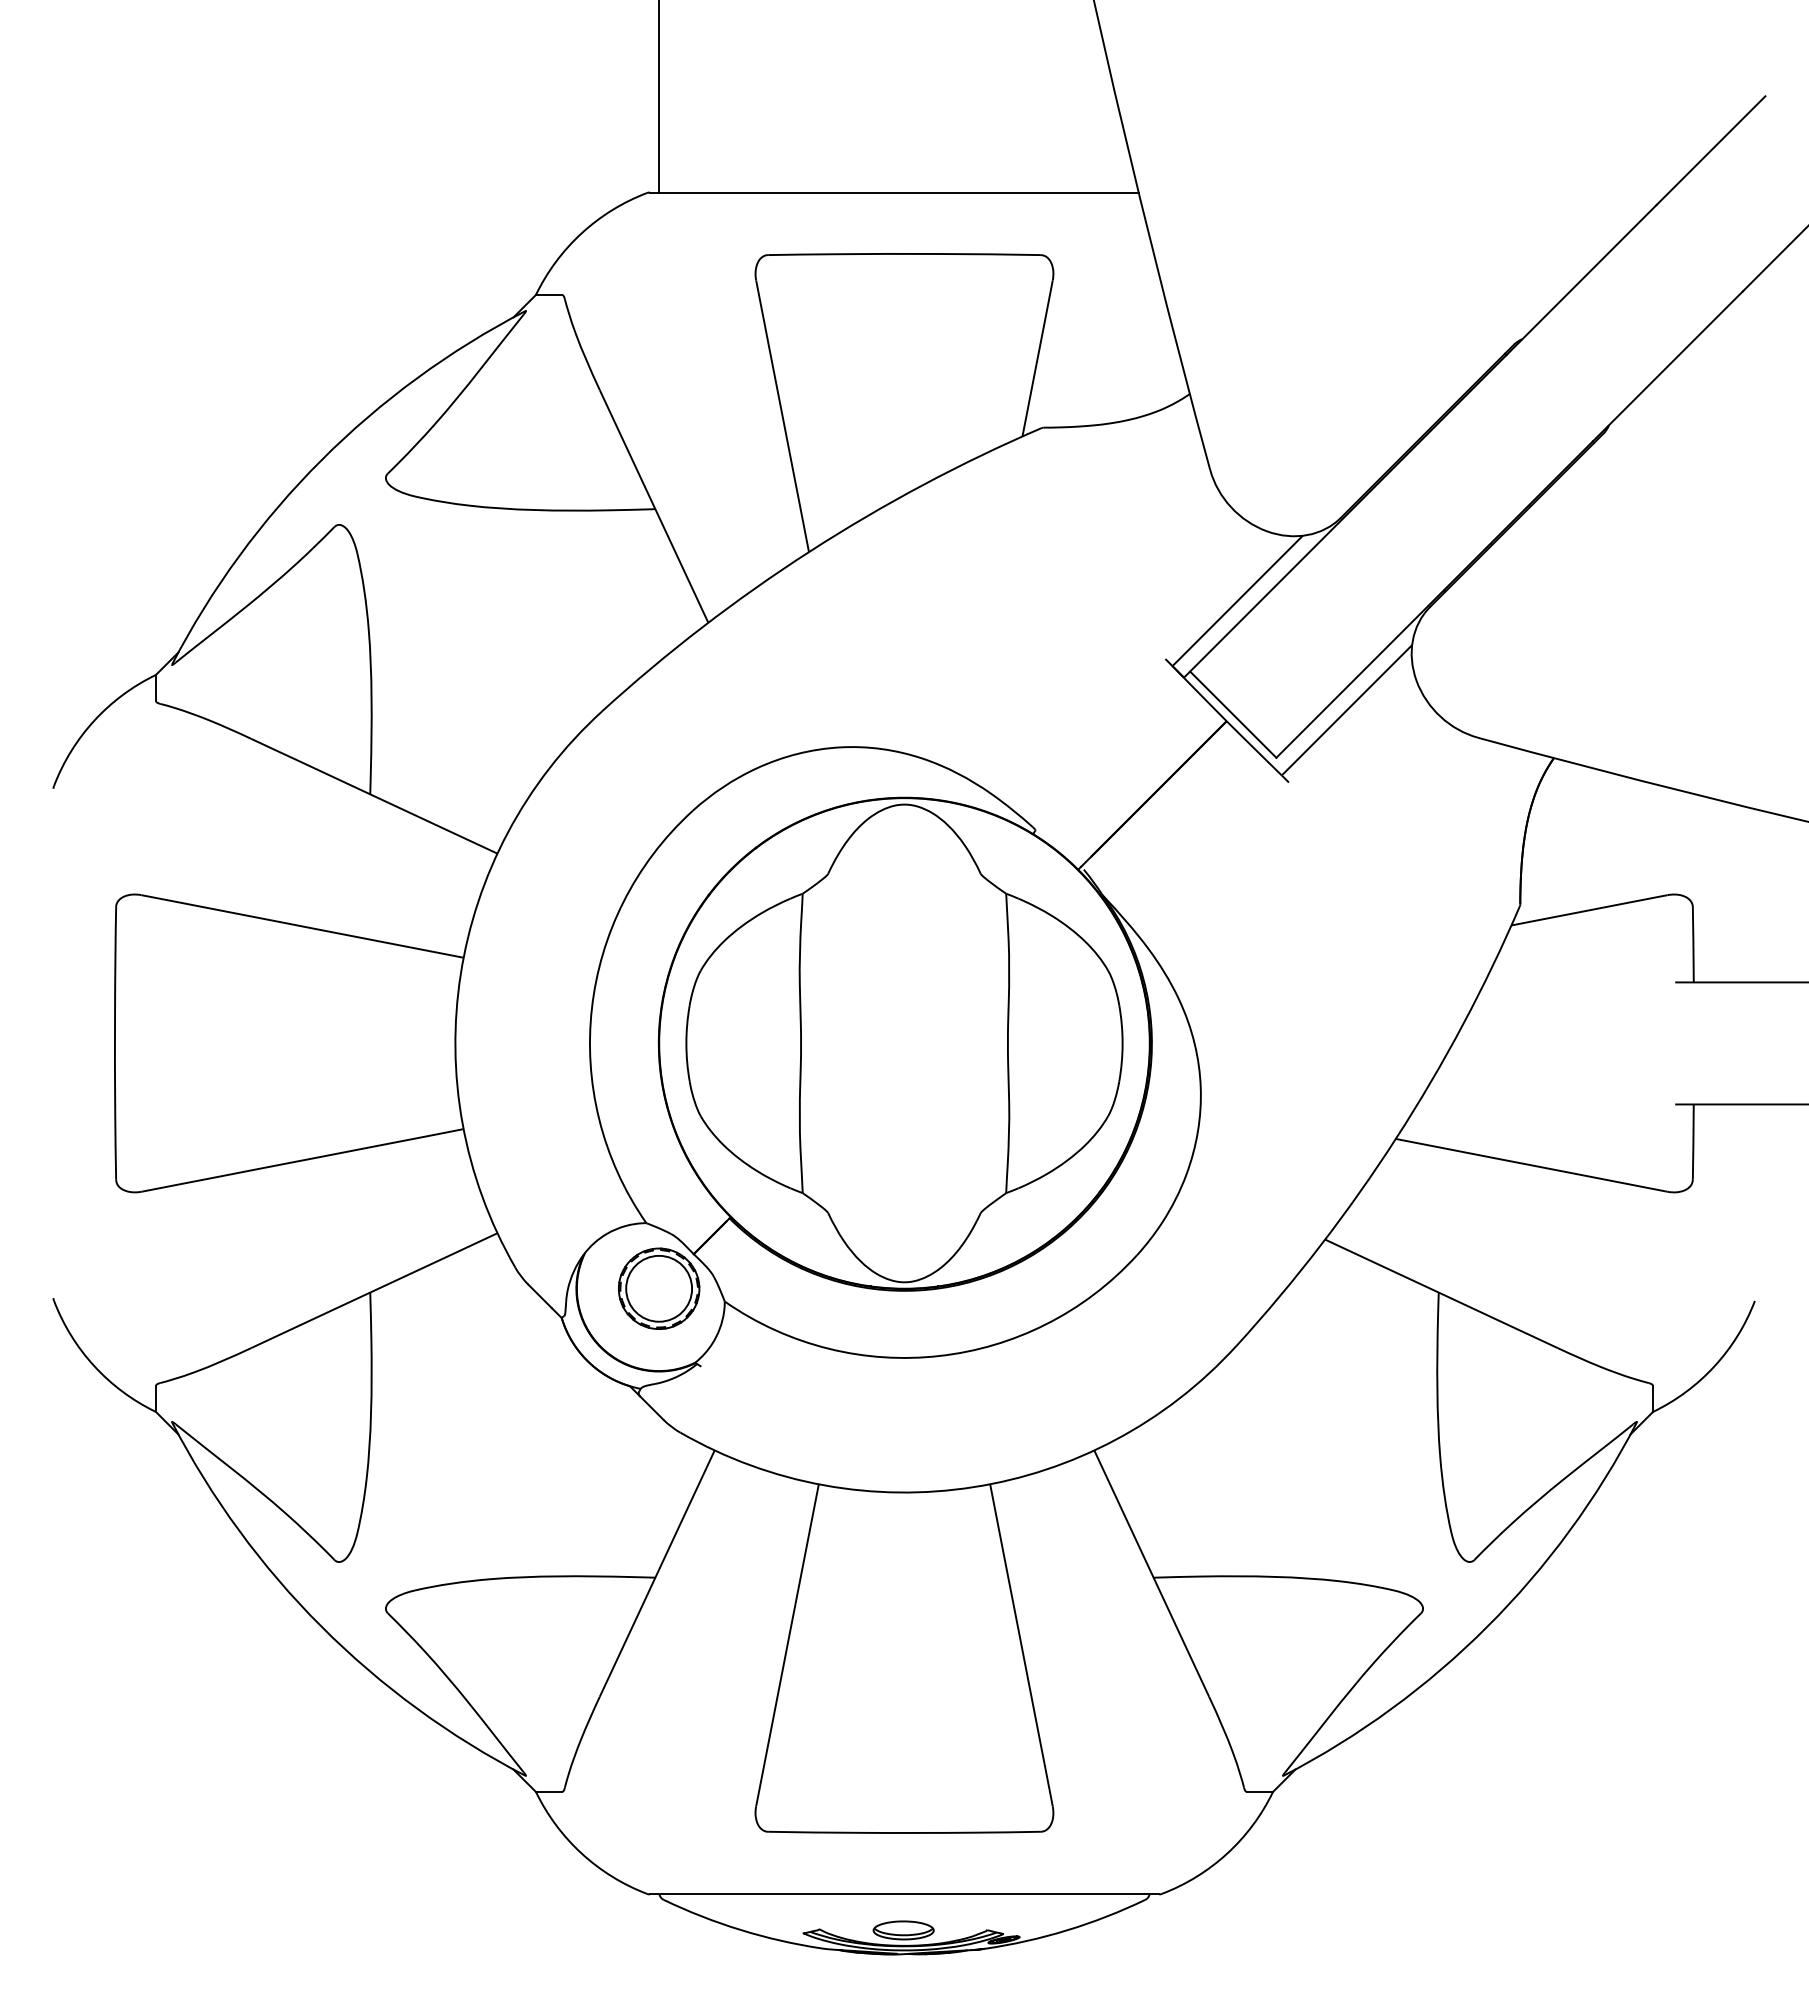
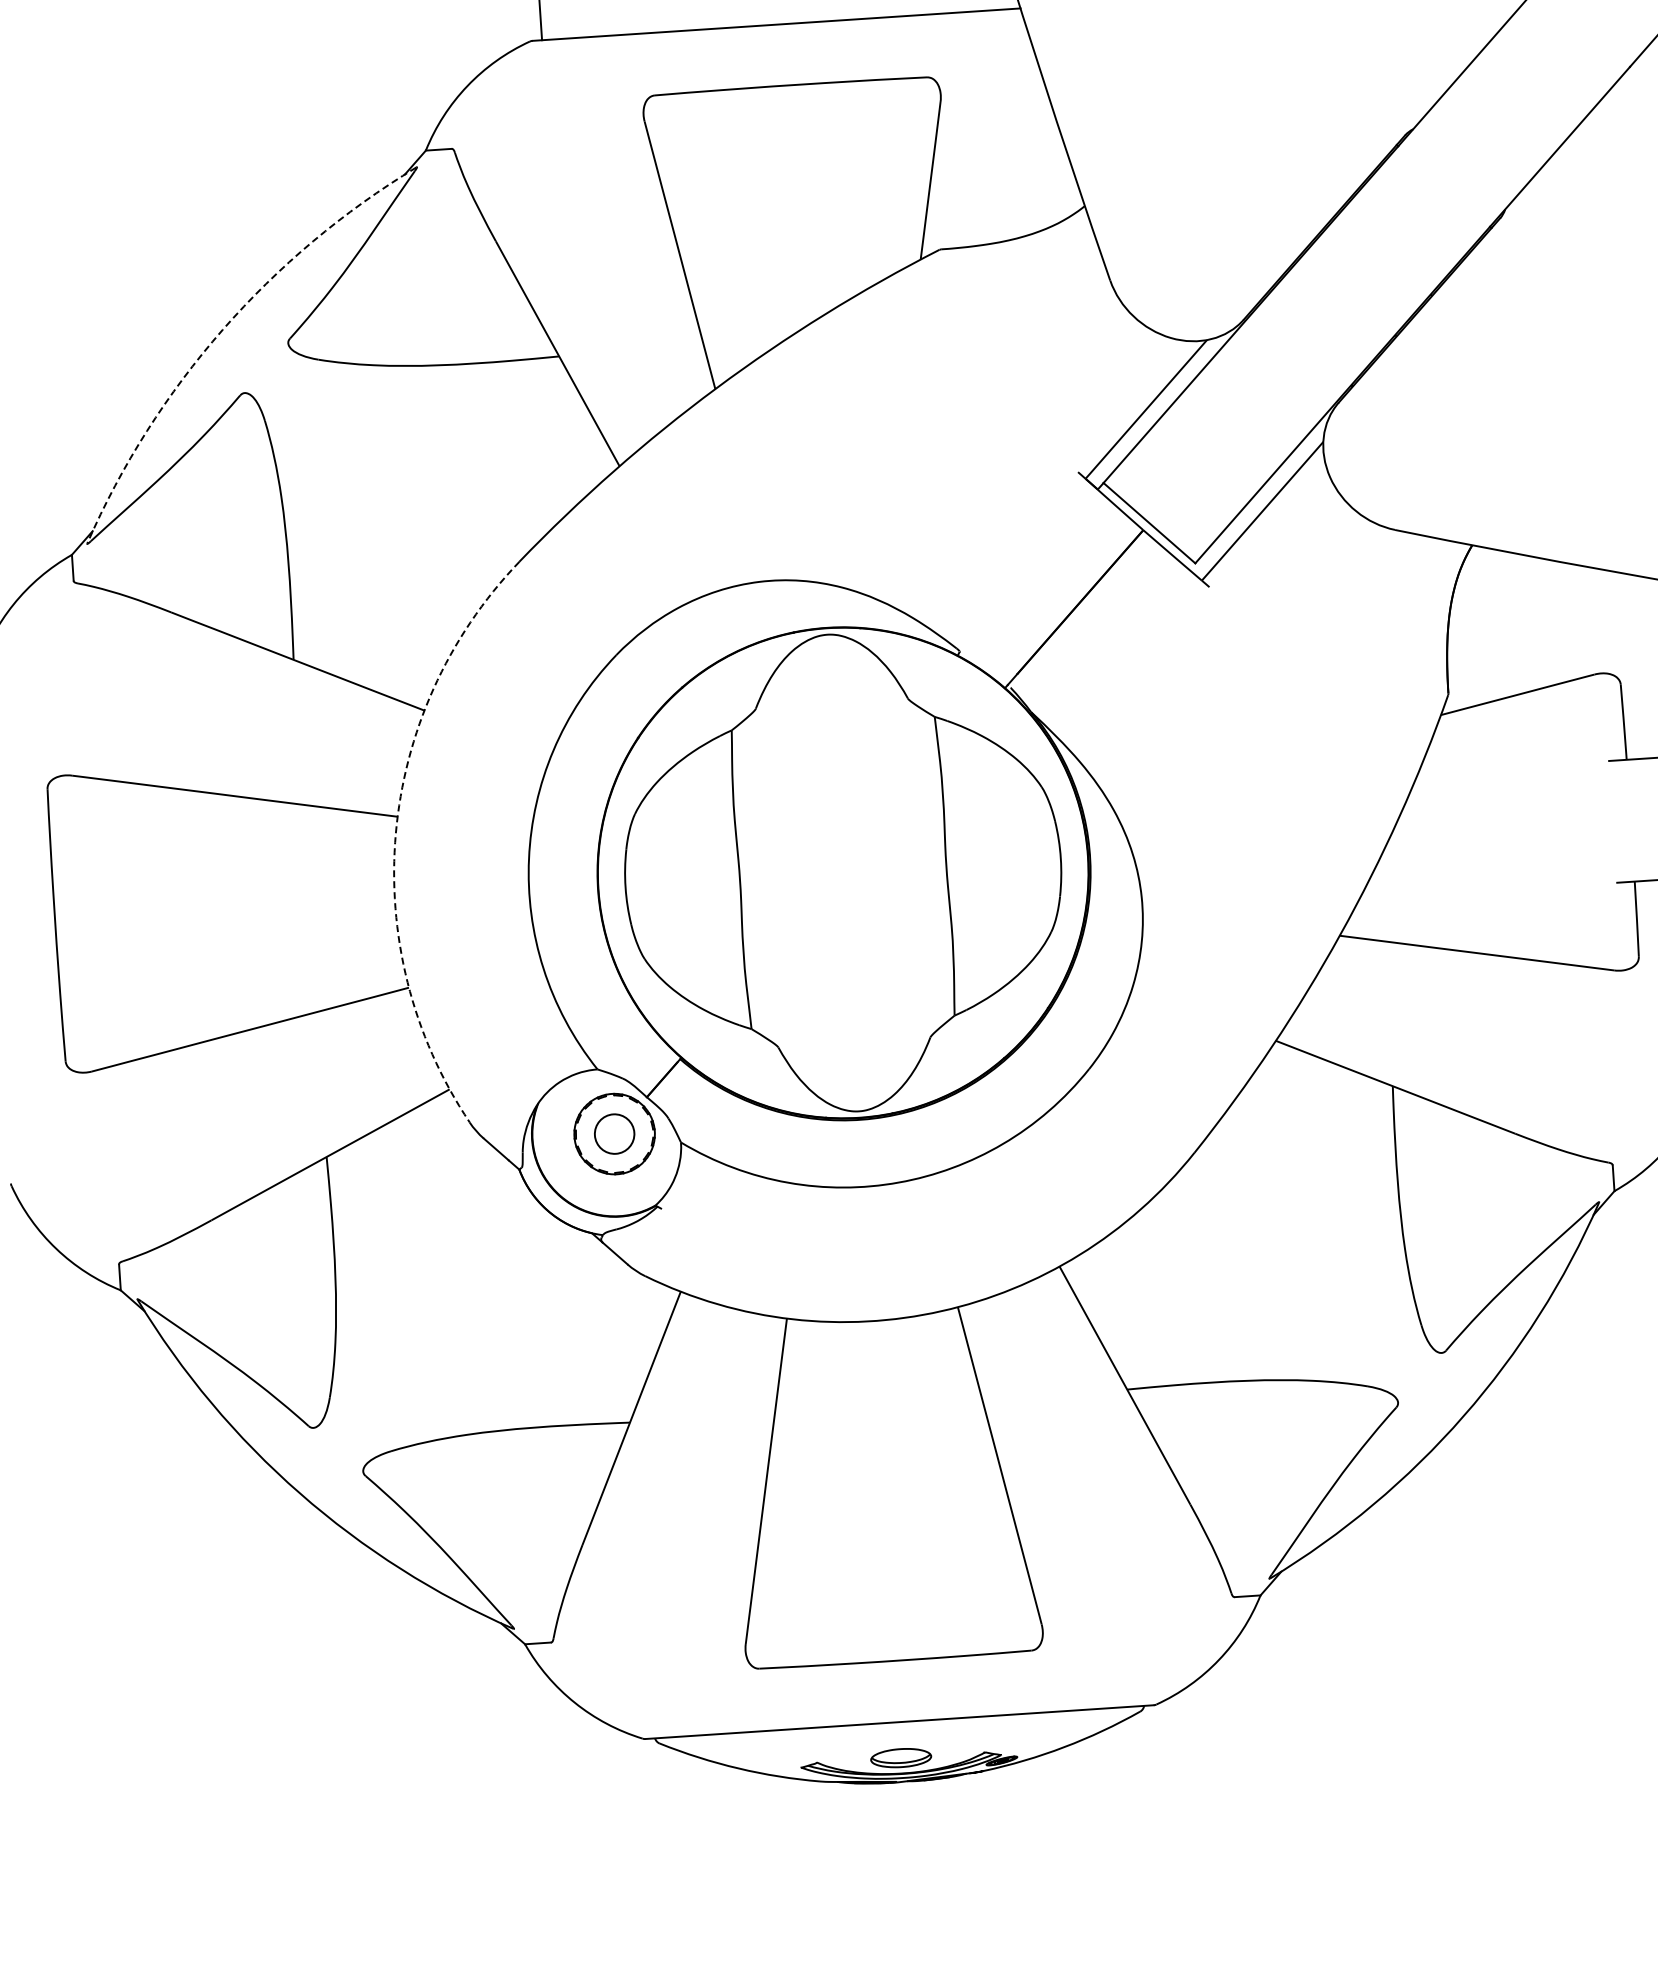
arc: (321, 460) -> (222, 330), solid -> dashed
arc: (460, 974) -> (395, 833), solid -> dashed
circle: (659, 1288) -> (614, 1133), size x0.6

